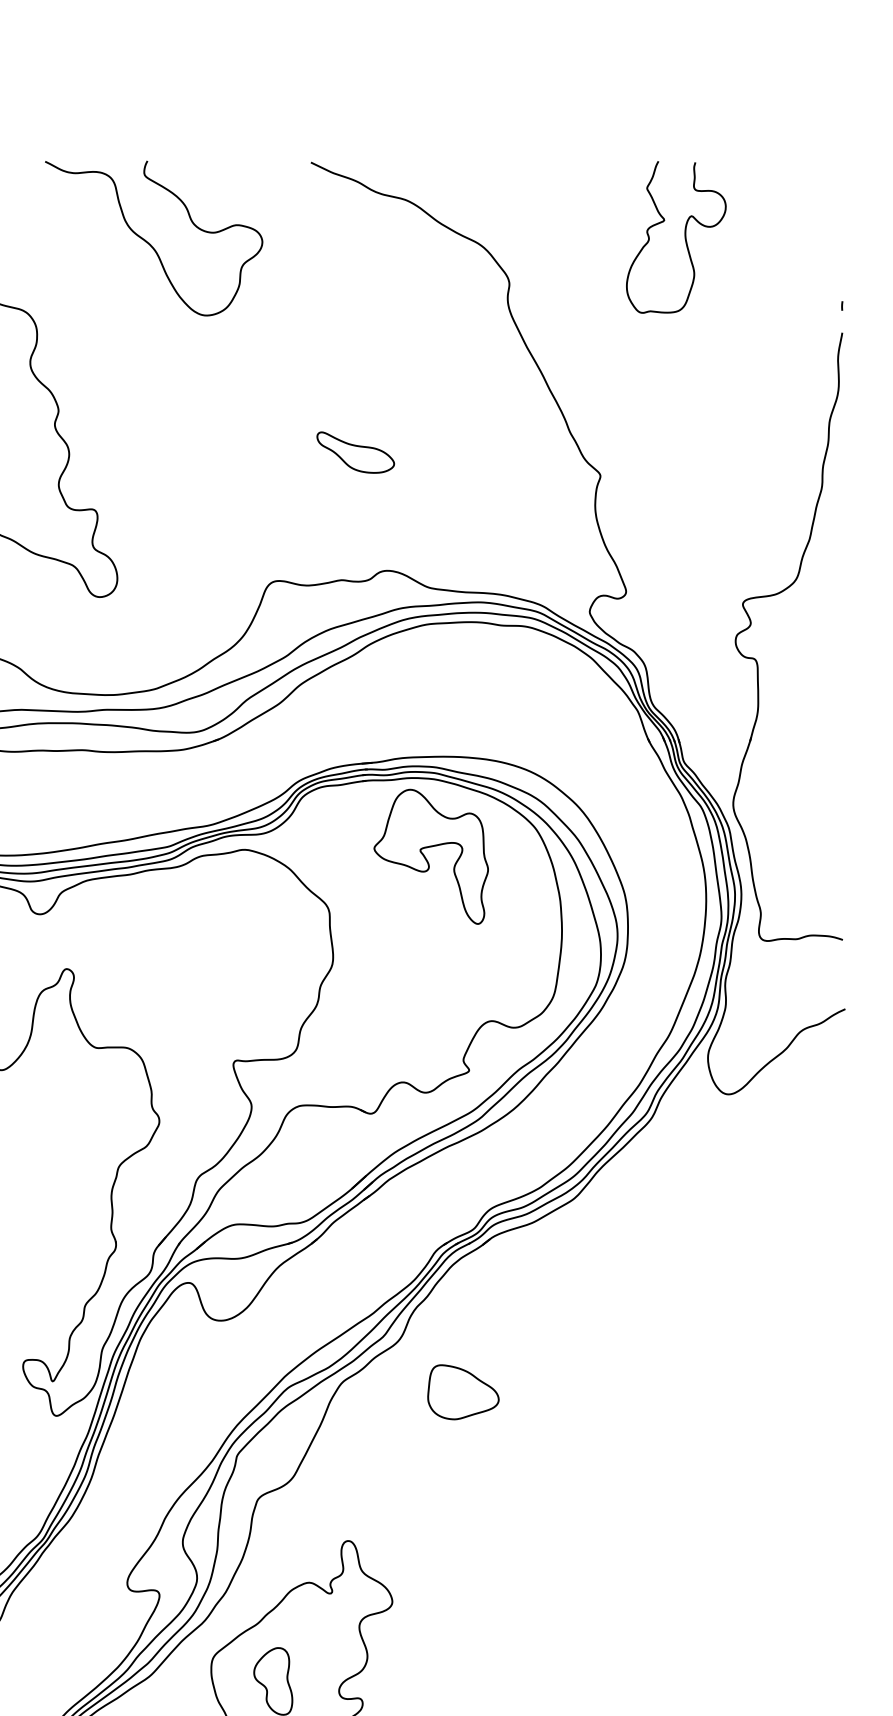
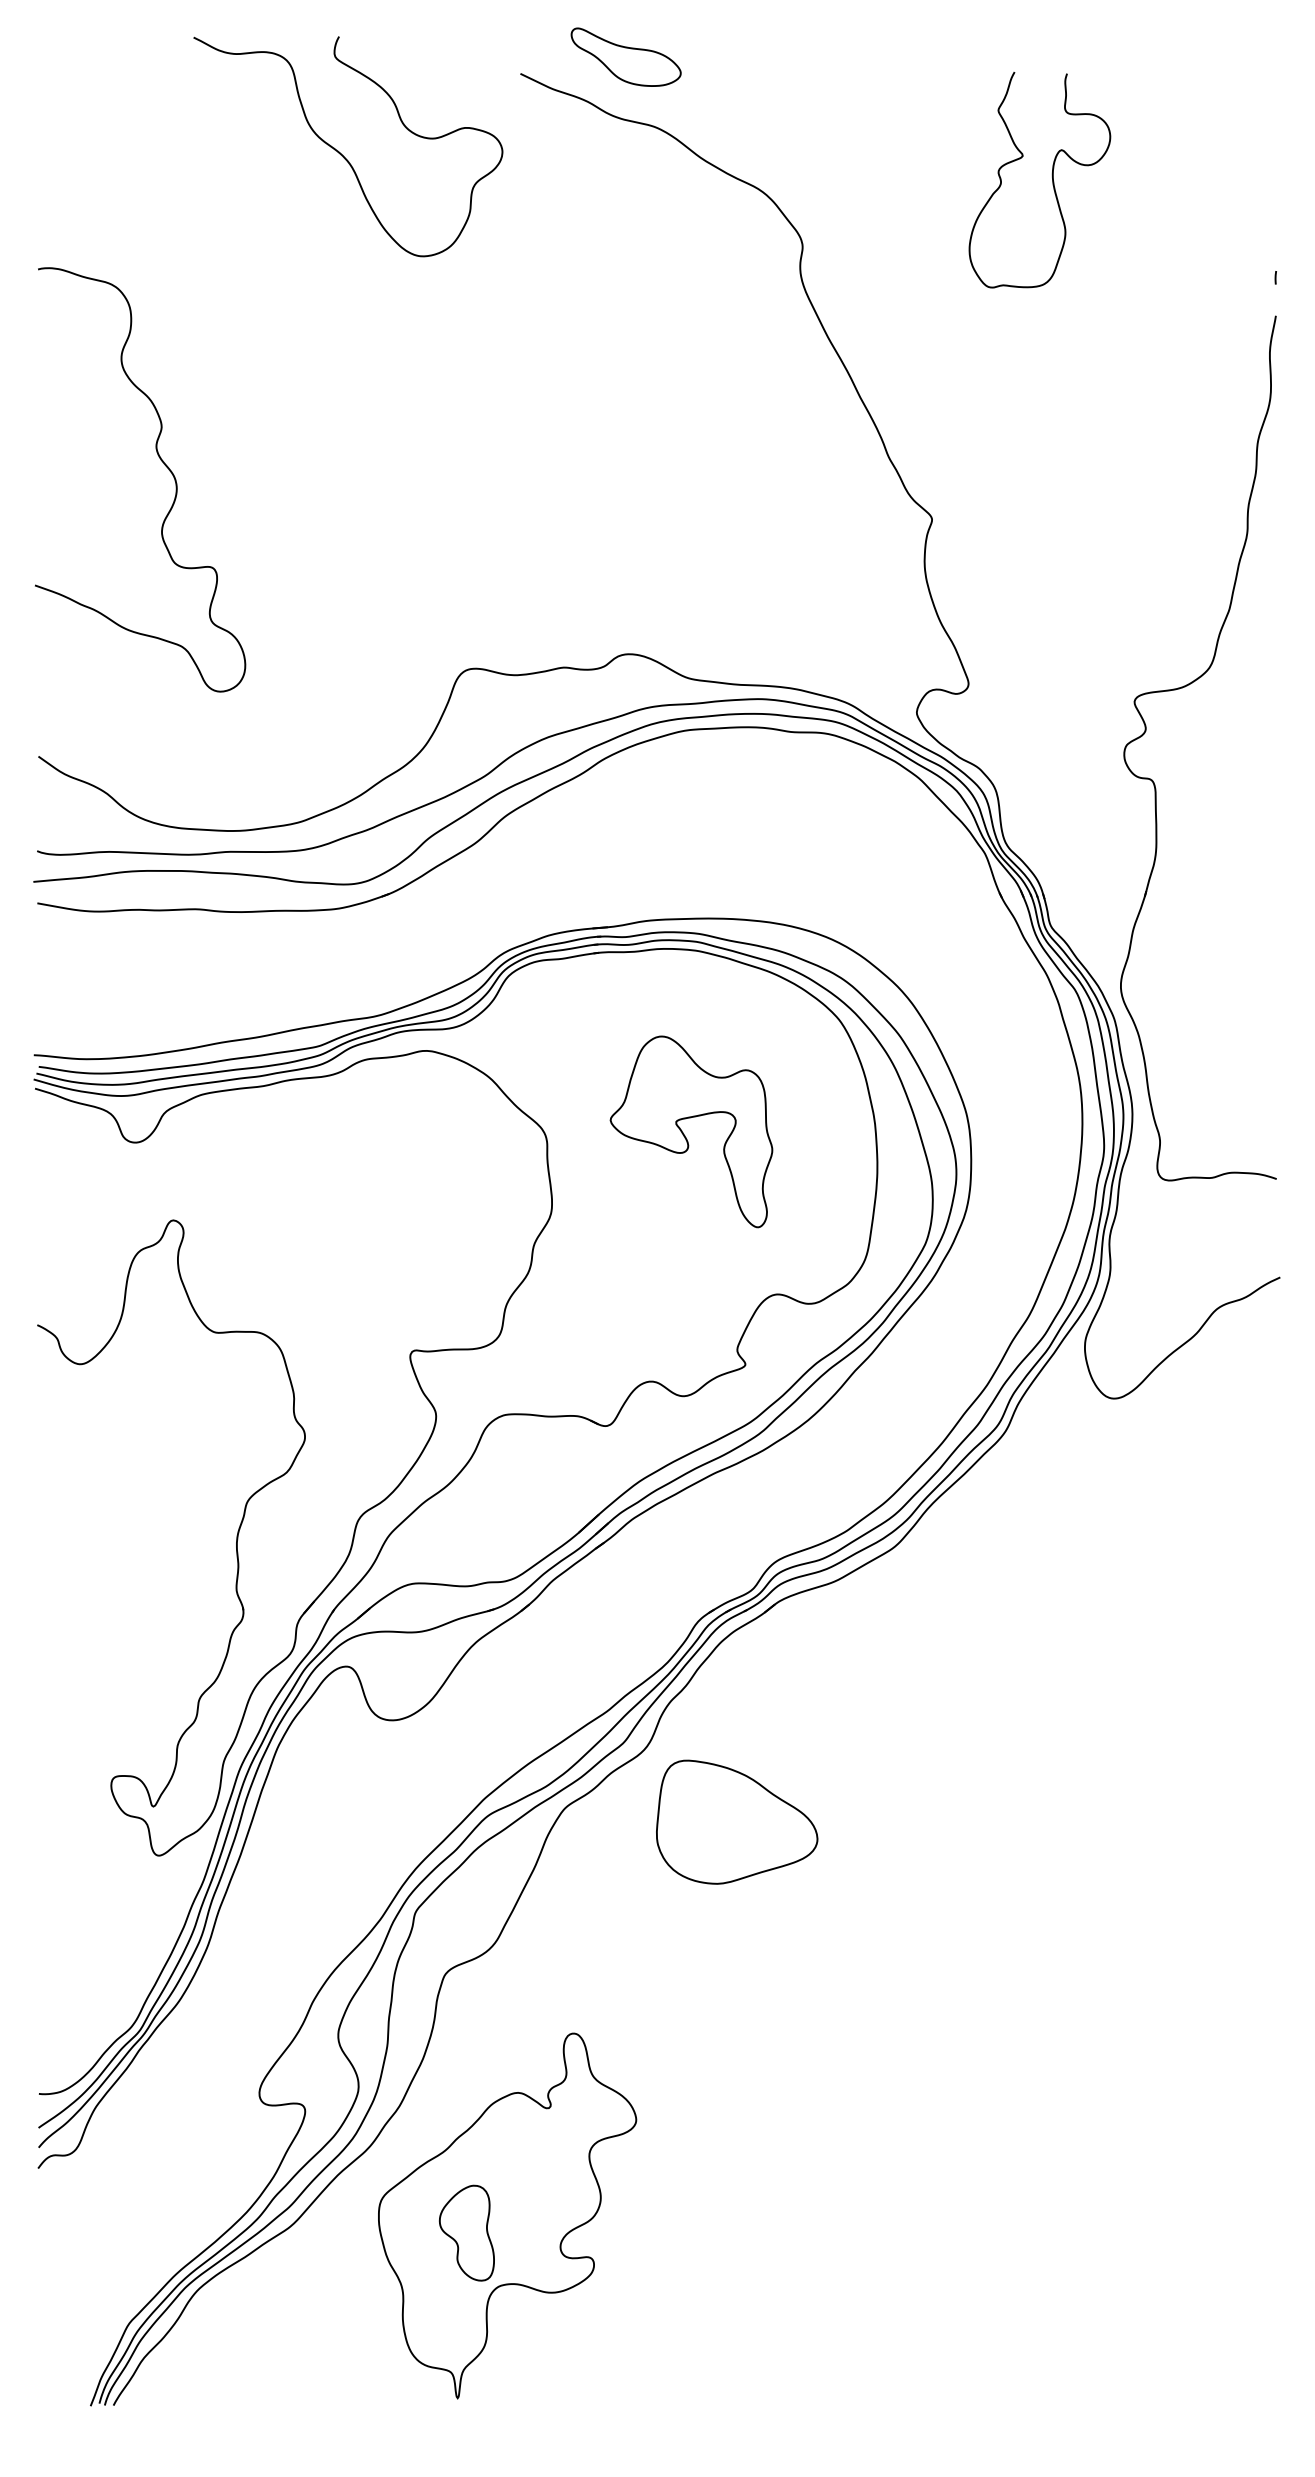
curve: (149, 243) -> (341, 153), moved
part: (355, 452) -> (625, 56), moved
part: (427, 859) -> (685, 1135), moved
part: (463, 1391) -> (737, 1821), size x1.6

